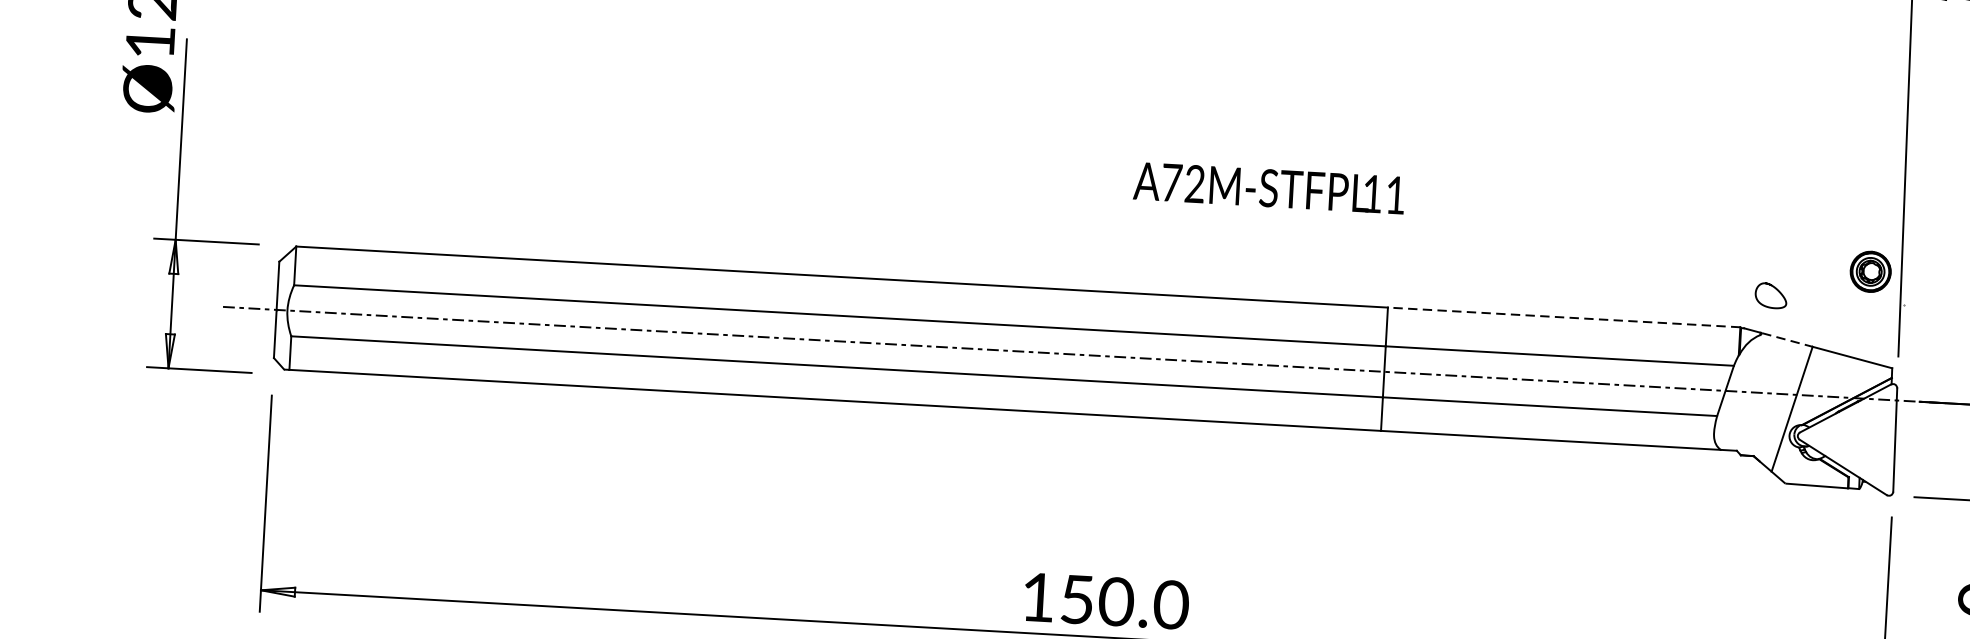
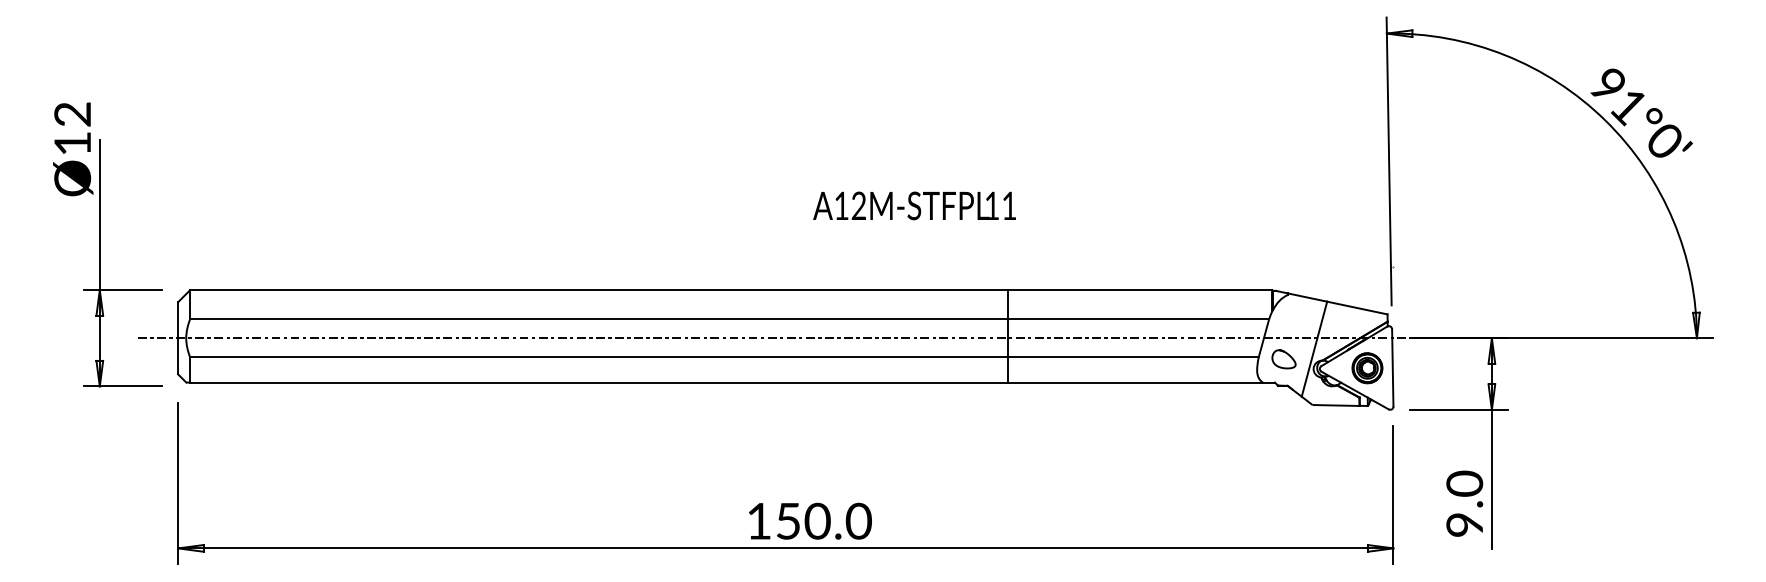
text: (1171, 182) -> (841, 205), A72M-STFPL -> A12M-STFPL
part: (1870, 272) -> (1367, 368), moved
curve: (1774, 289) -> (1286, 354), moved
line: (1563, 317) -> (1139, 290), dashed -> solid
line: (1788, 339) -> (1308, 297), dashed -> solid

